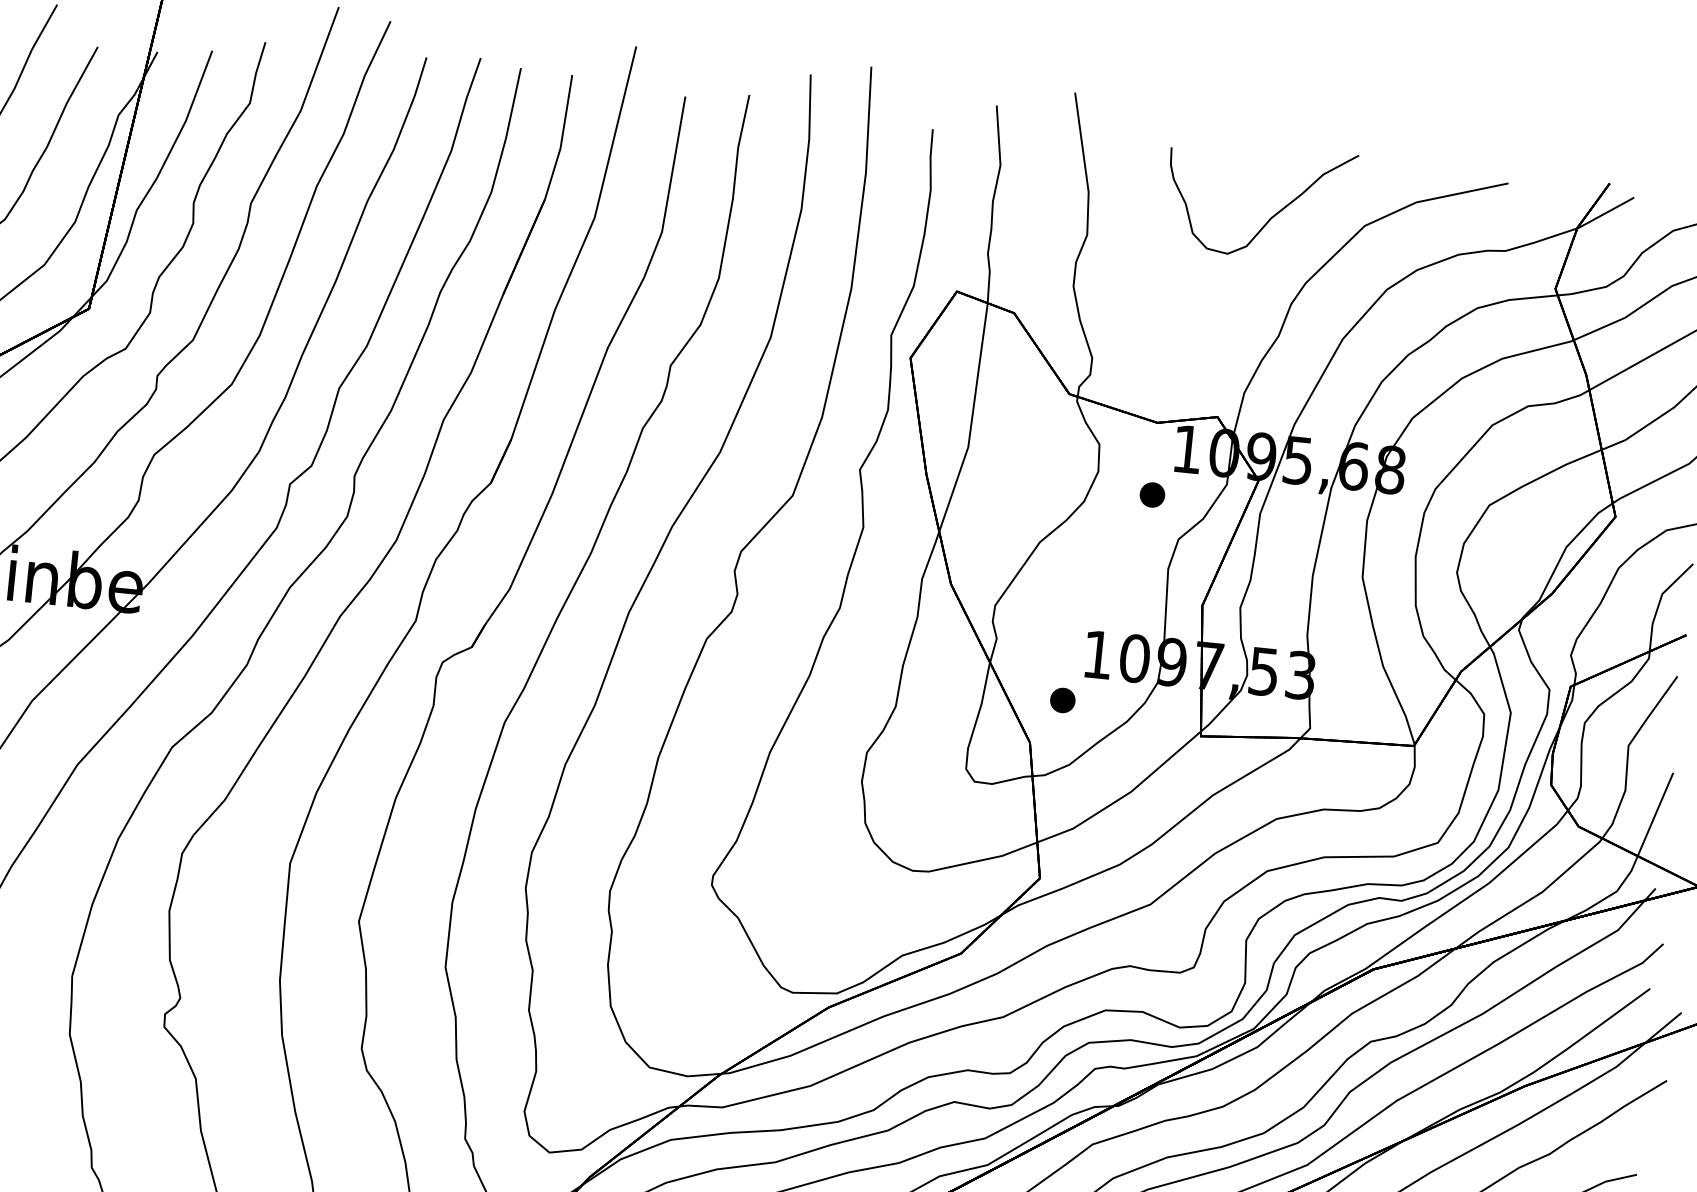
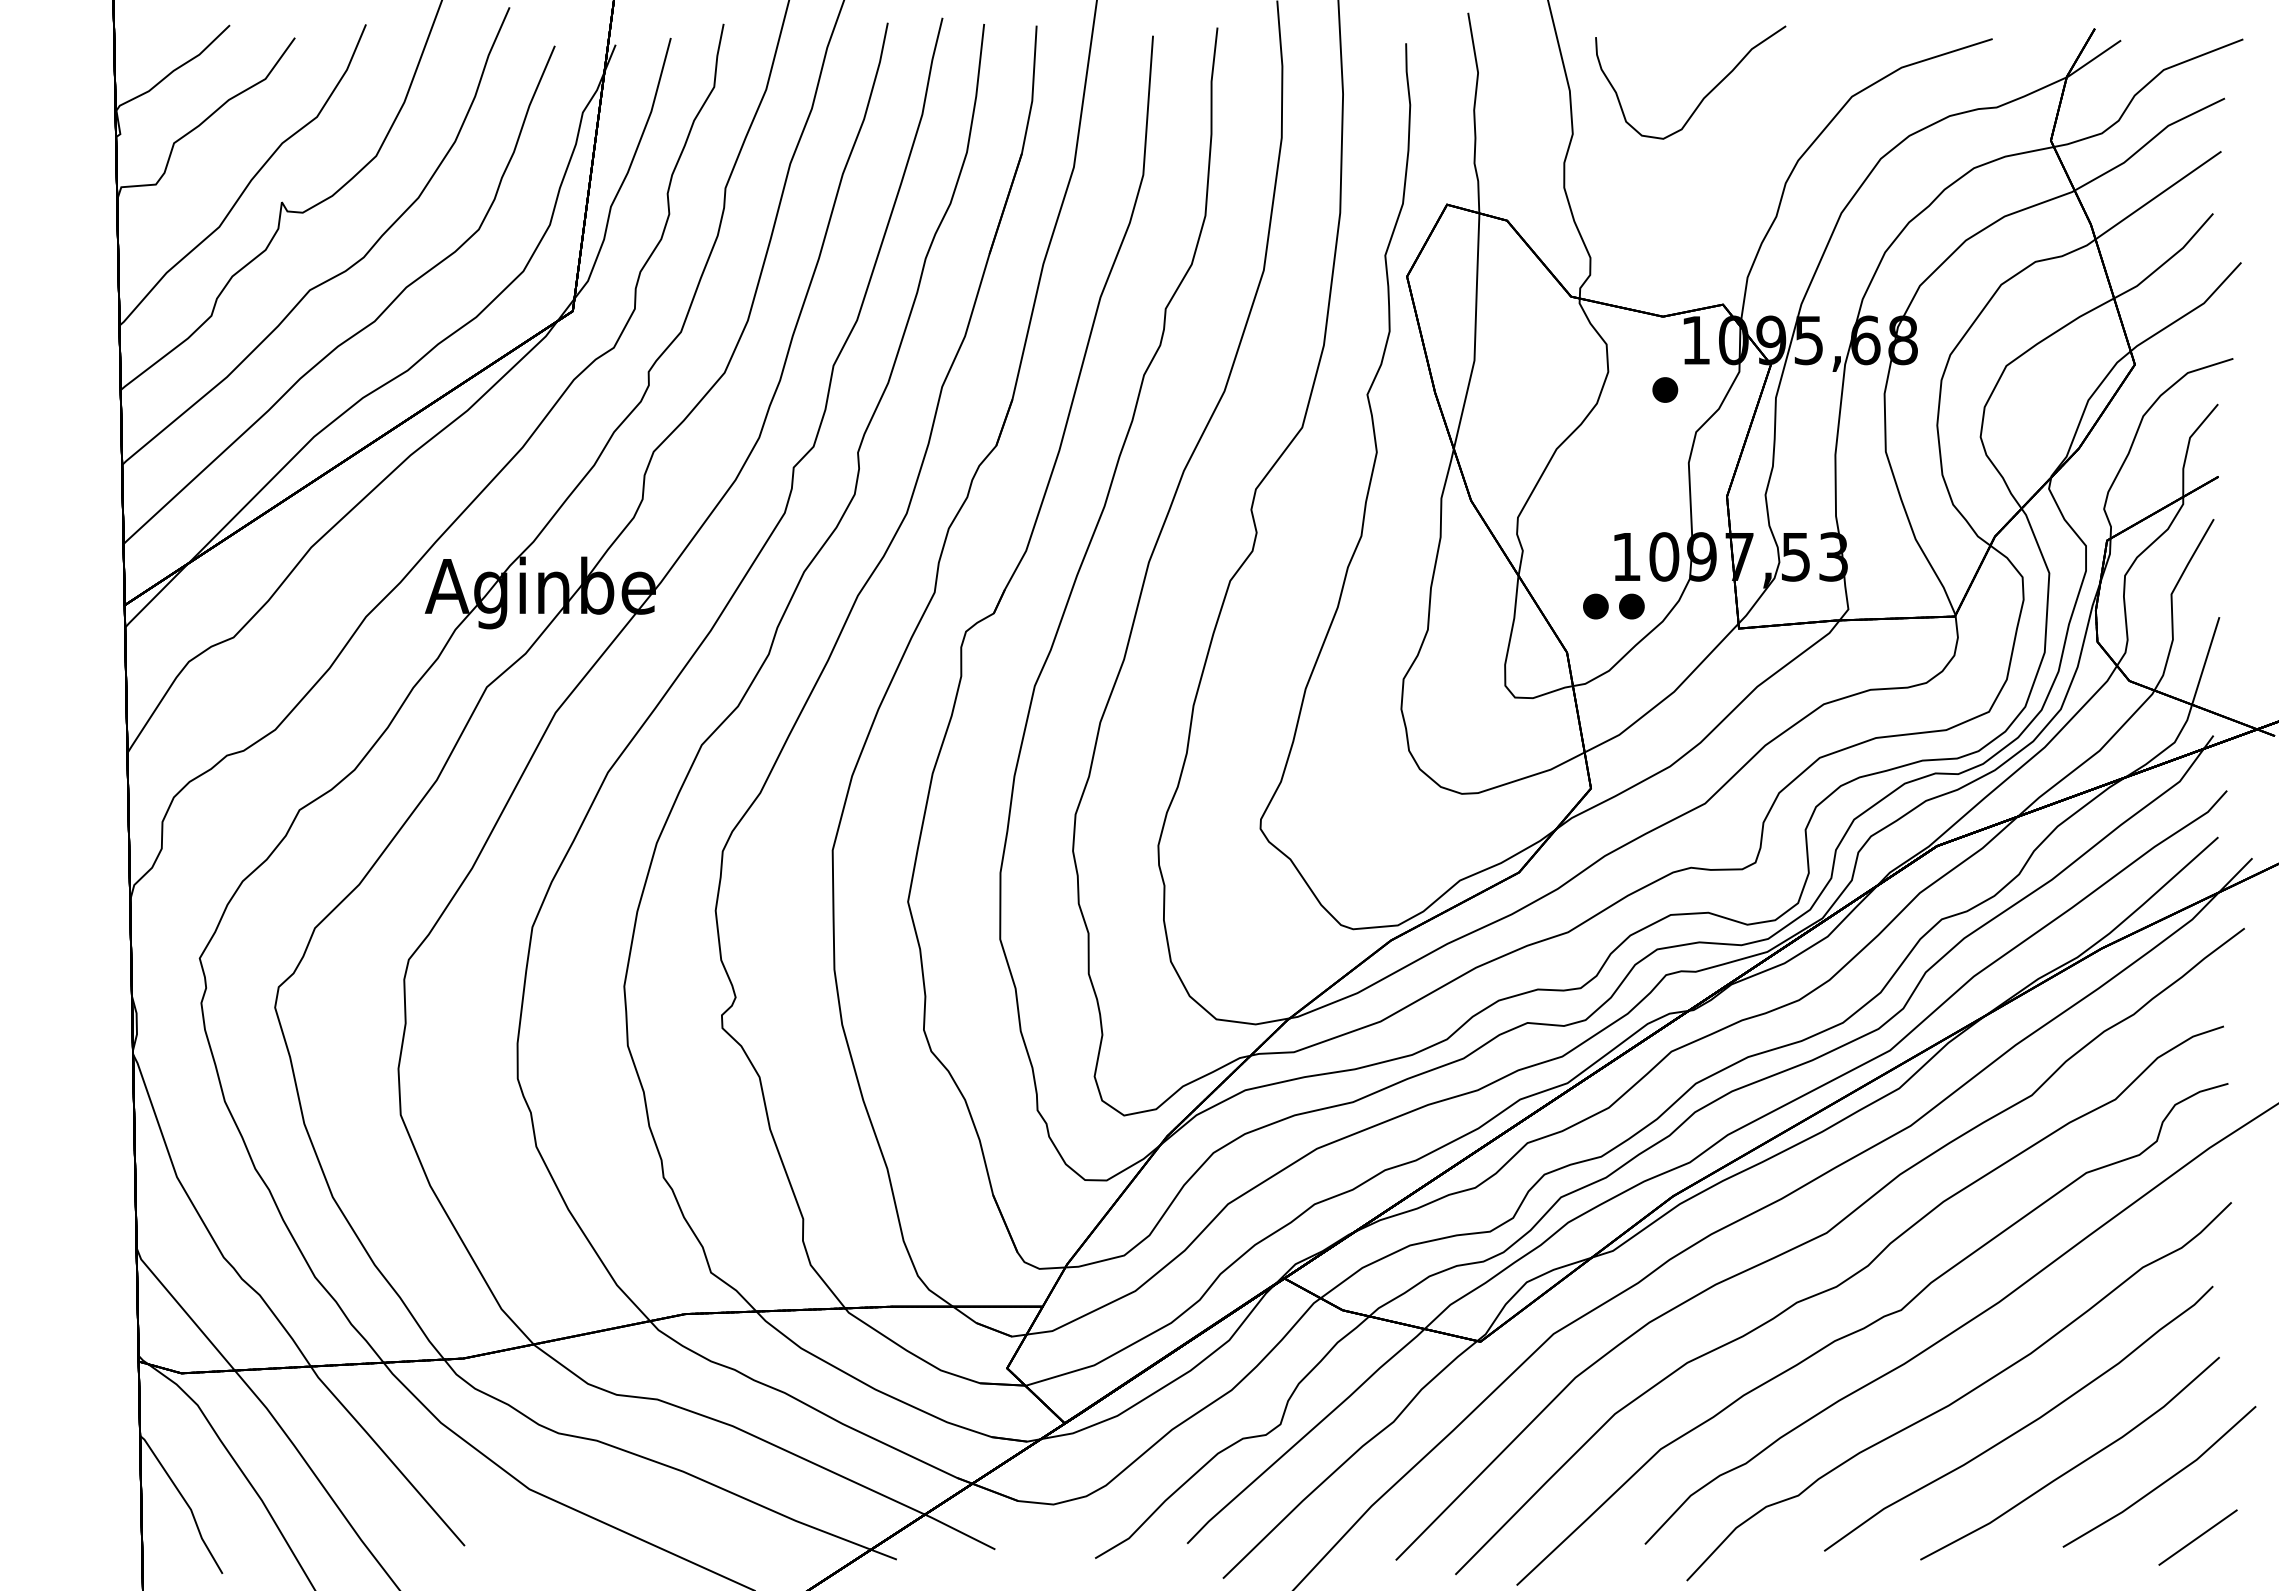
curve: (1272, 216) -> (1704, 96), moved
part: (1097, 703) -> (1631, 606), added

